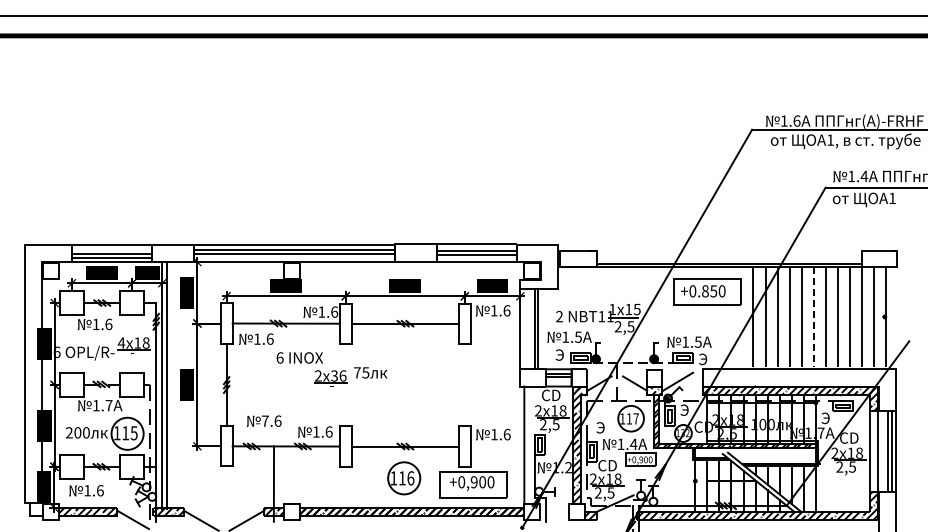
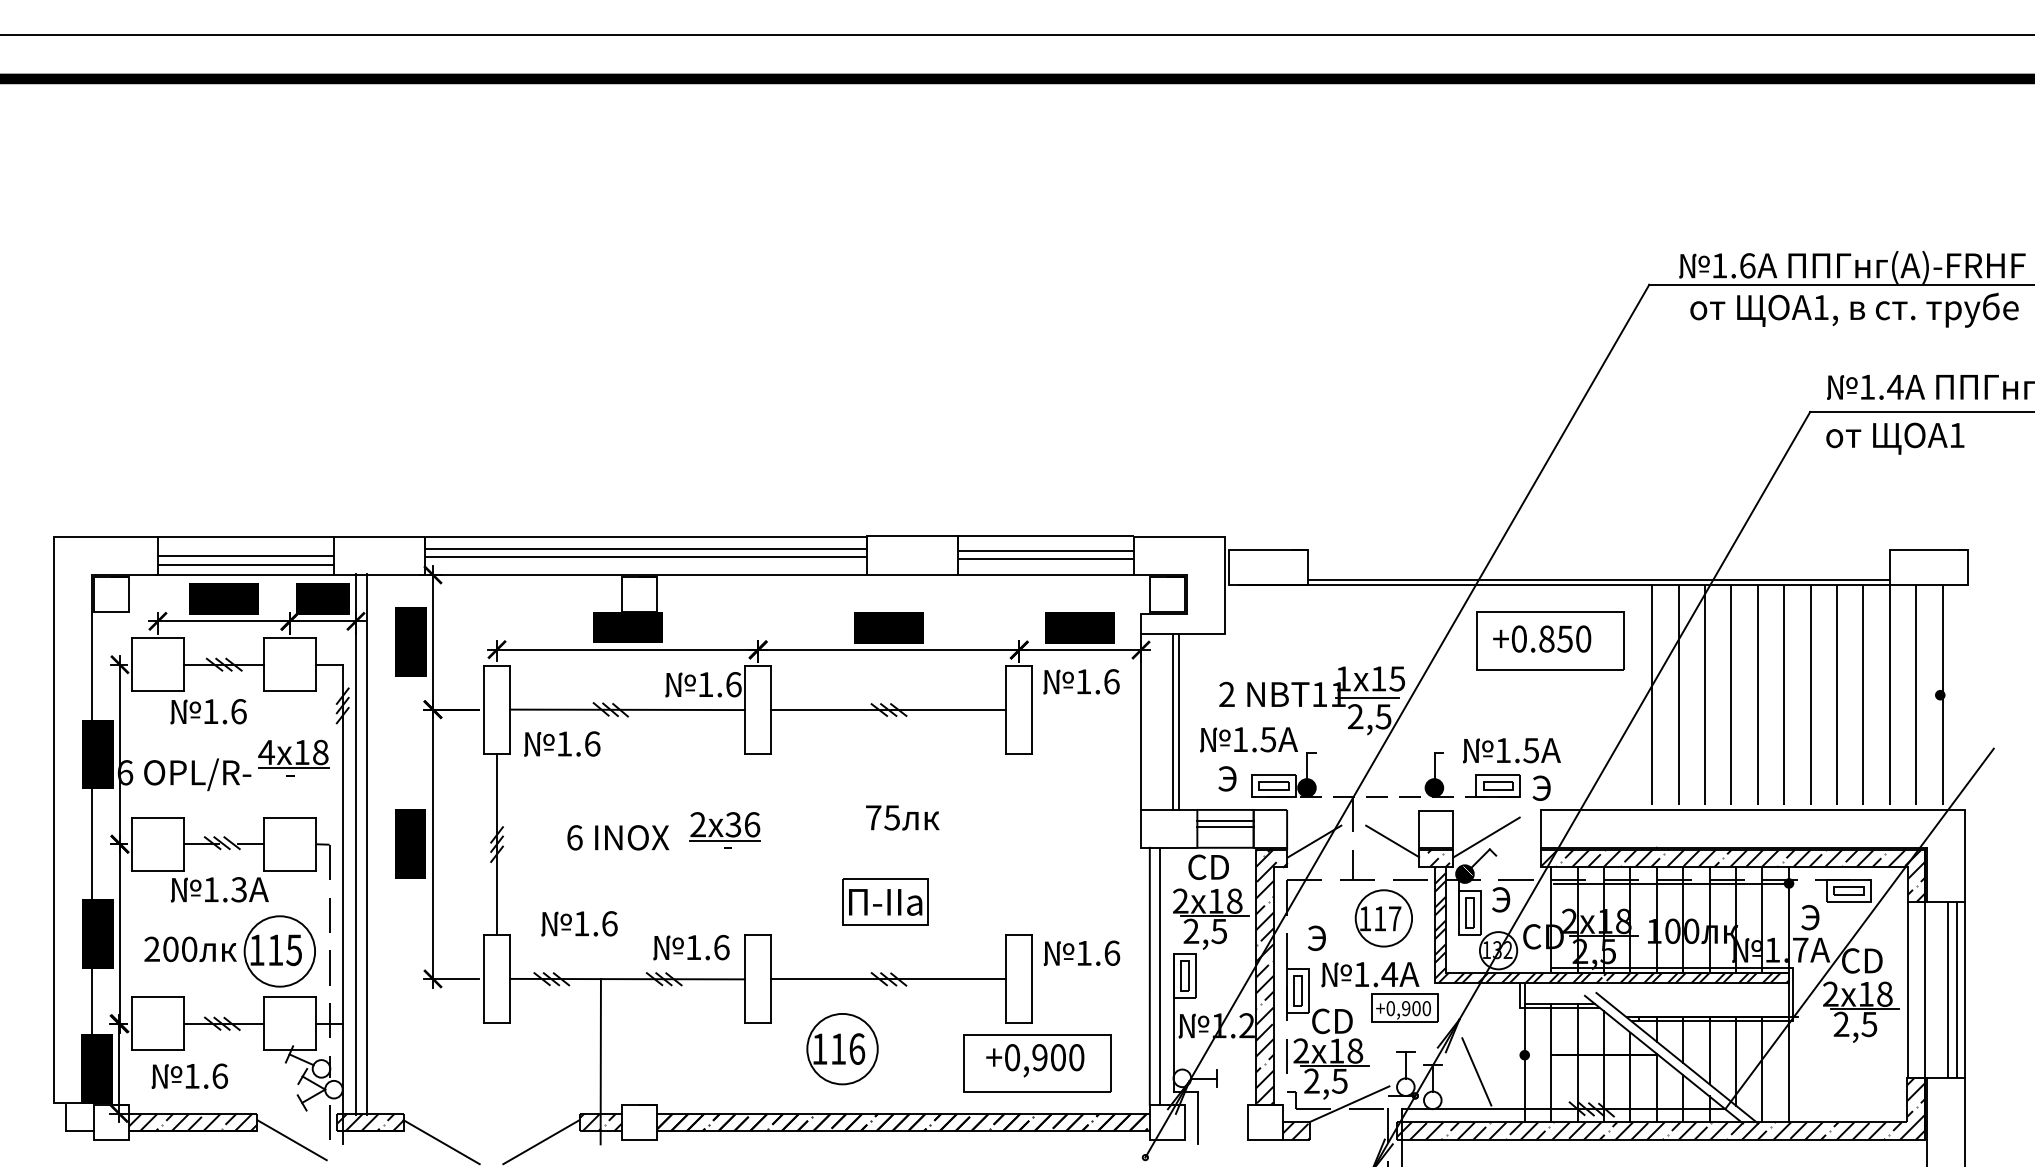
line: (813, 317) -> (1783, 696), dashed -> solid
text: (299, 357) -> (617, 836), moved
text: (370, 372) -> (902, 817), moved
text: (108, 405) -> (237, 889), 1.7 -> 1.3
part: (403, 411) -> (884, 902), added
text: (264, 420) -> (580, 922), 7.6 -> 1.6
line: (529, 444) -> (1161, 974), added
part: (404, 478) -> (843, 1049), moved
line: (673, 488) -> (1476, 1071), added

